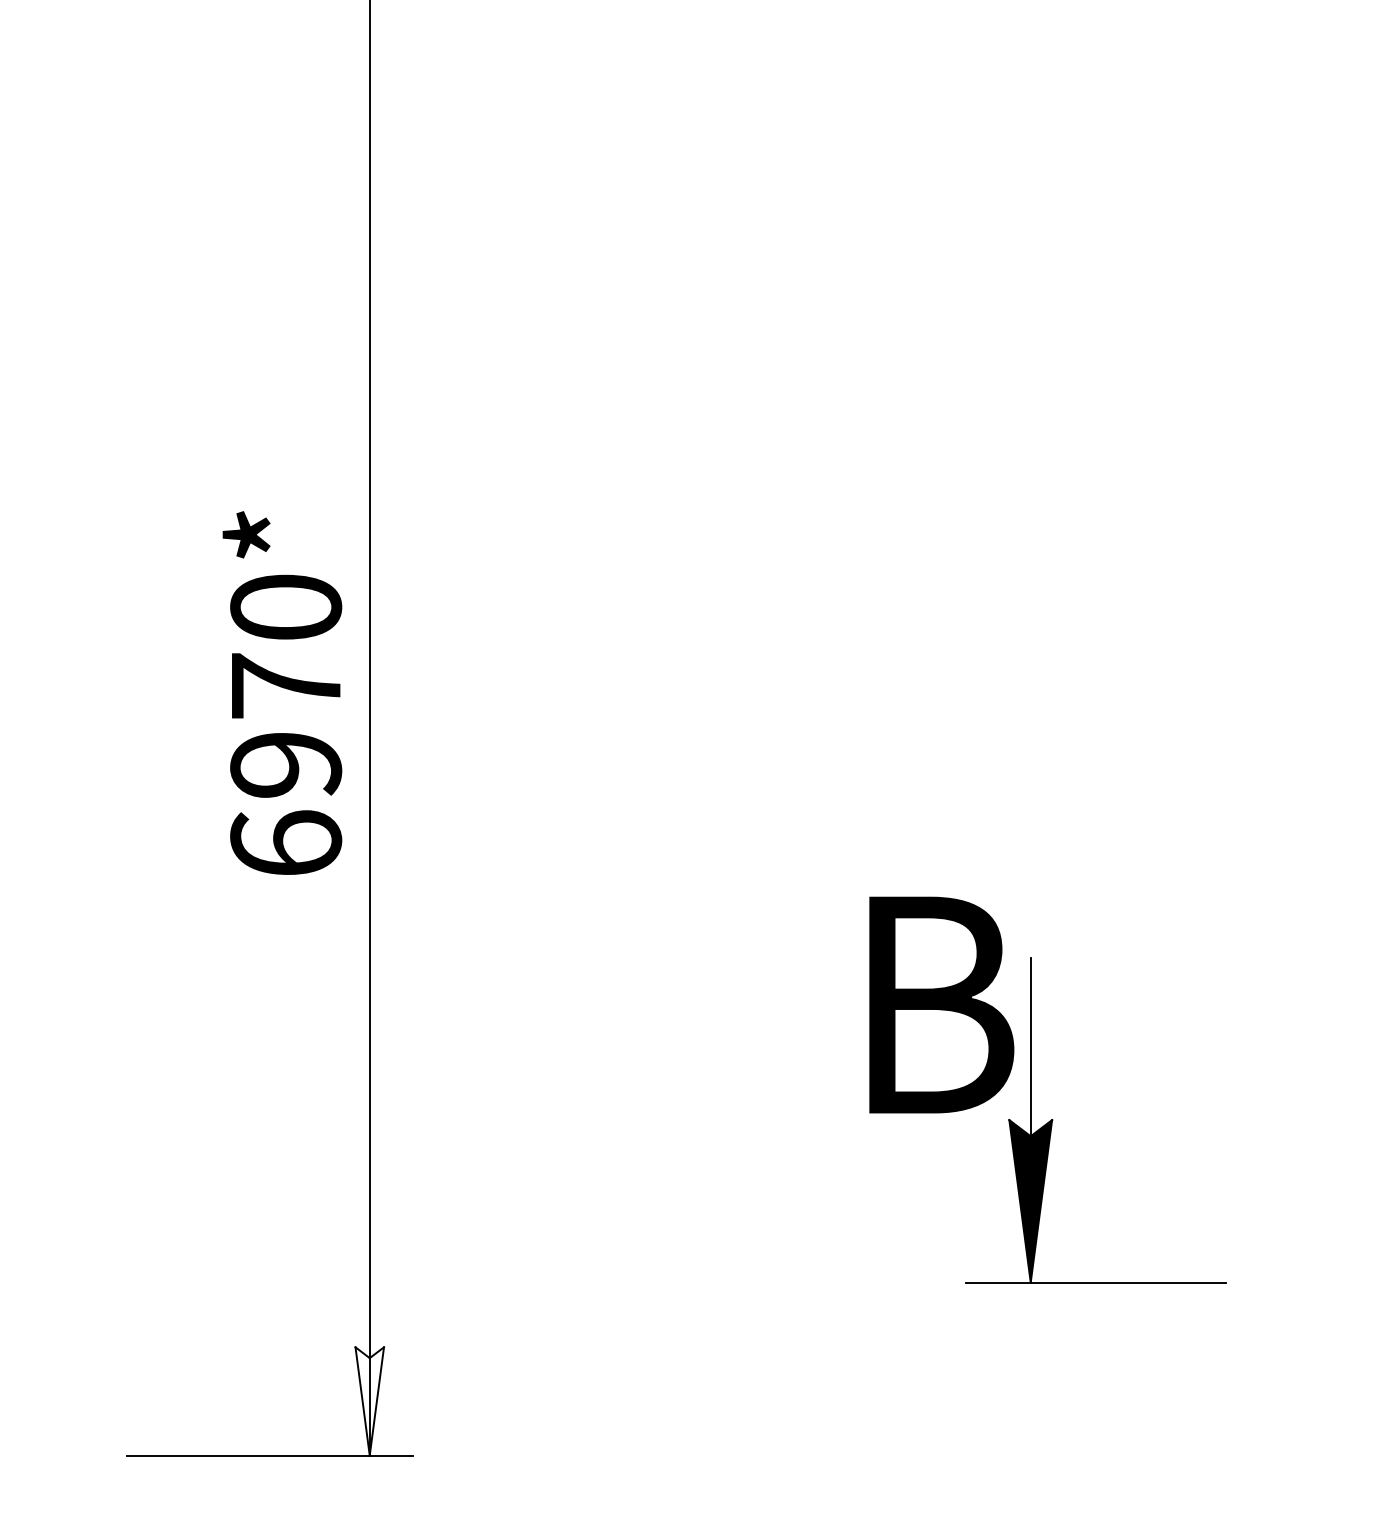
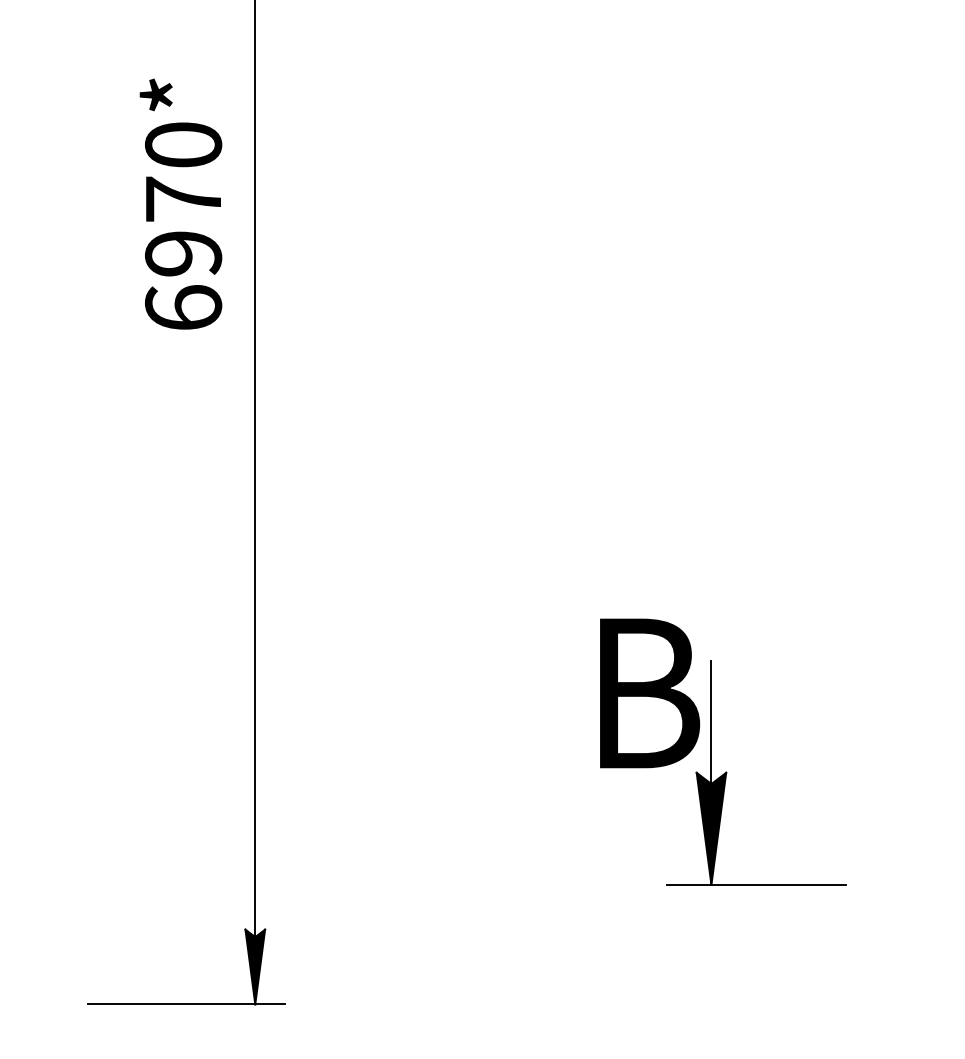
text: (281, 692) -> (180, 203), moved
fill: (370, 1400) -> (255, 966), added

